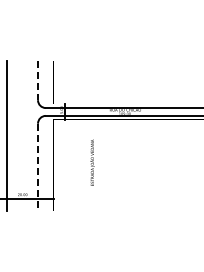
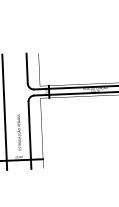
line: (38, 81) -> (27, 69), dashed -> solid
text: (92, 162) -> (19, 132), moved
line: (38, 167) -> (30, 135), dashed -> solid

